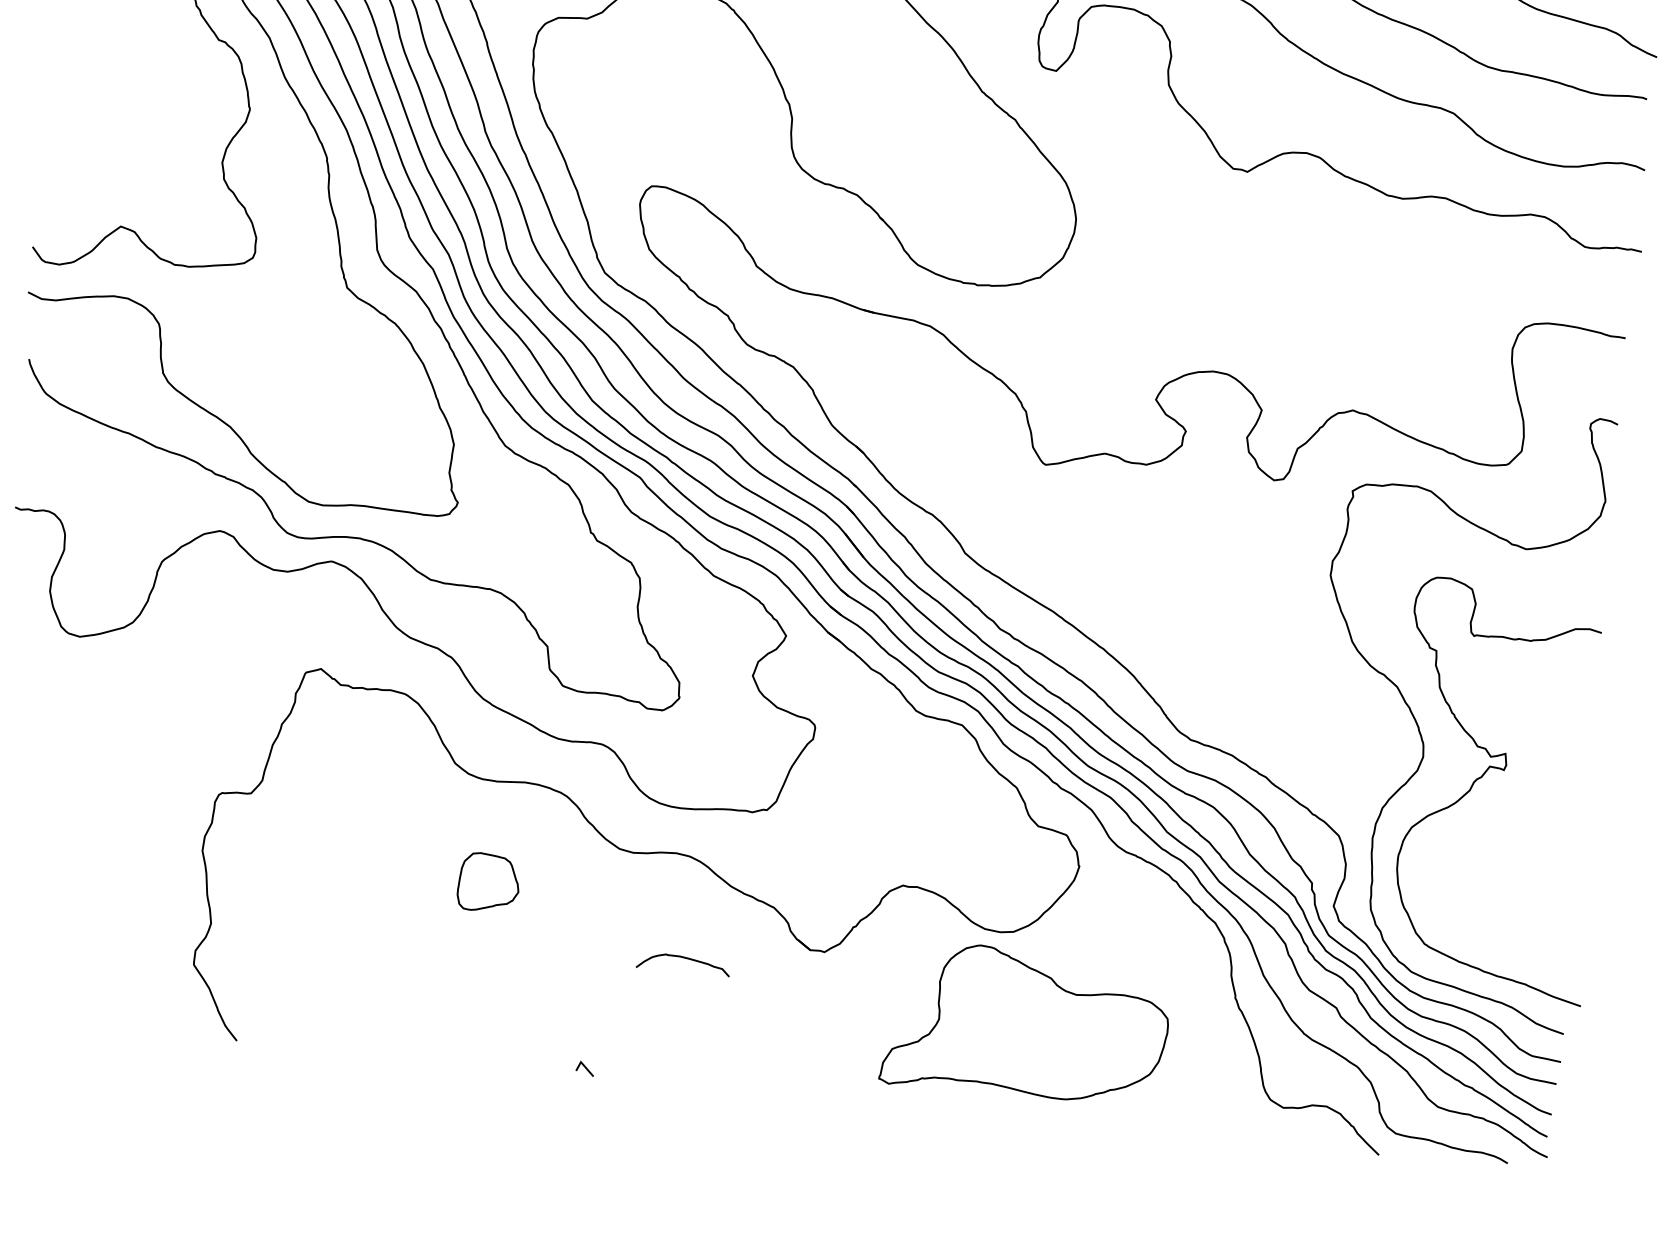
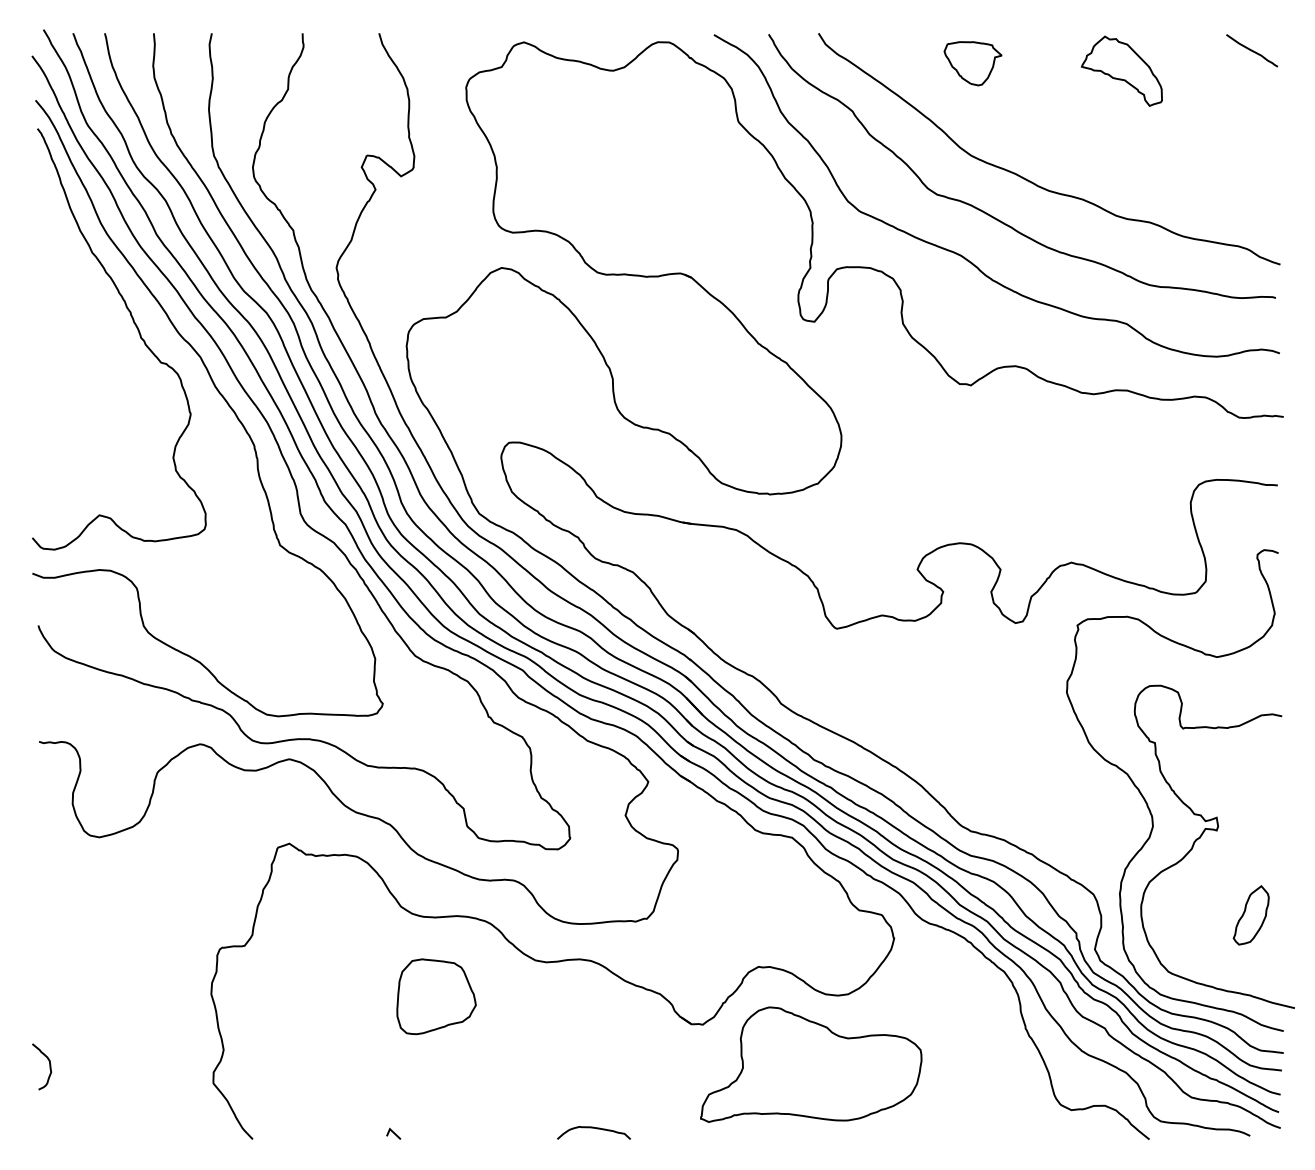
part: (488, 882) -> (436, 996), size x1.67
part: (1536, 882) -> (1250, 915), added
curve: (683, 958) -> (593, 1128), moved
part: (1026, 1023) -> (811, 1064), moved
line: (584, 1068) -> (393, 1133), moved

